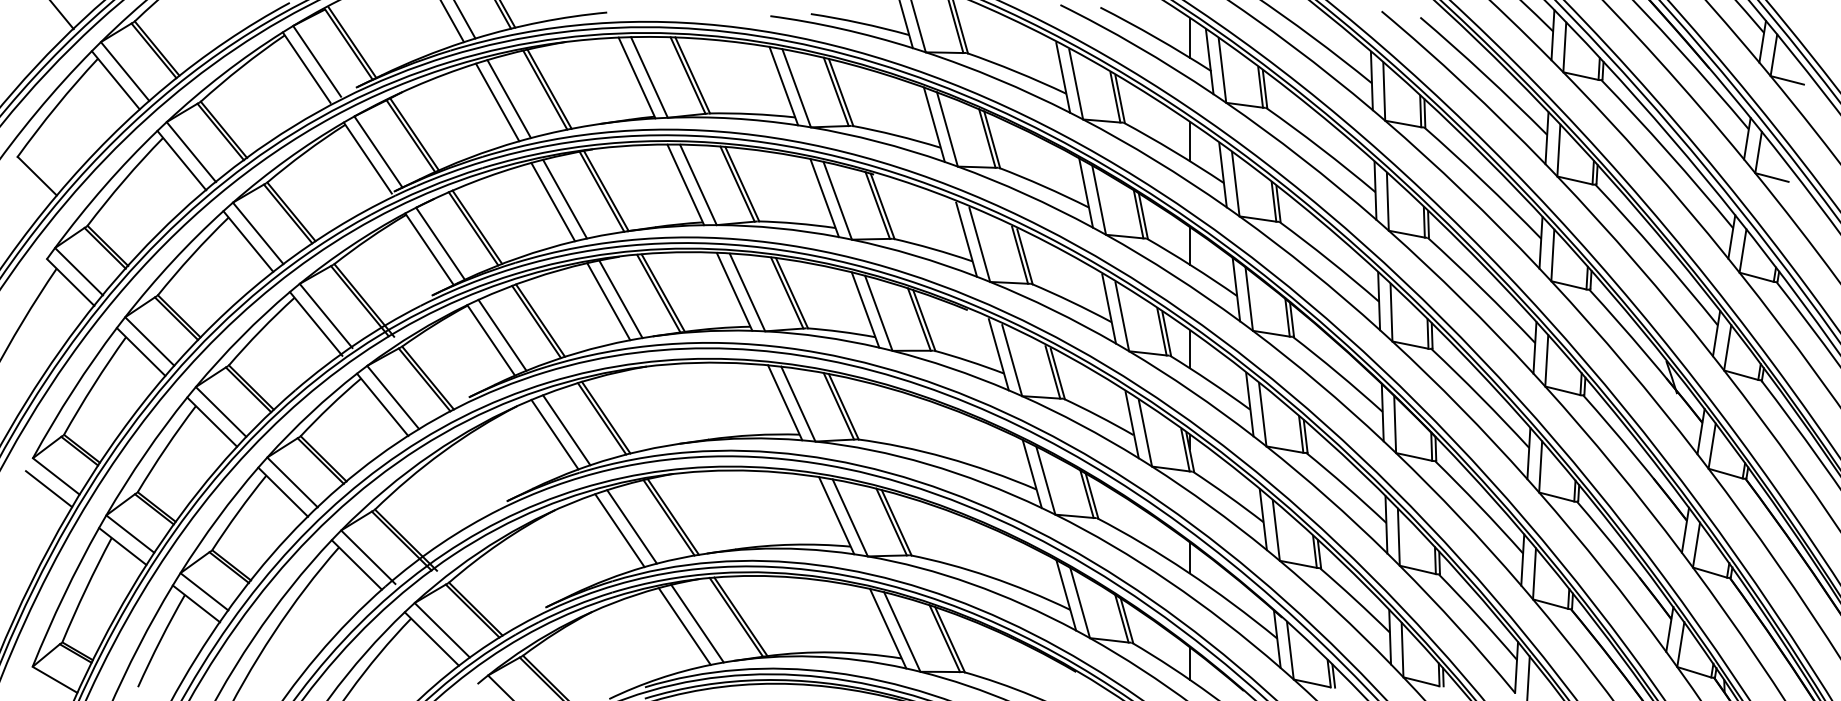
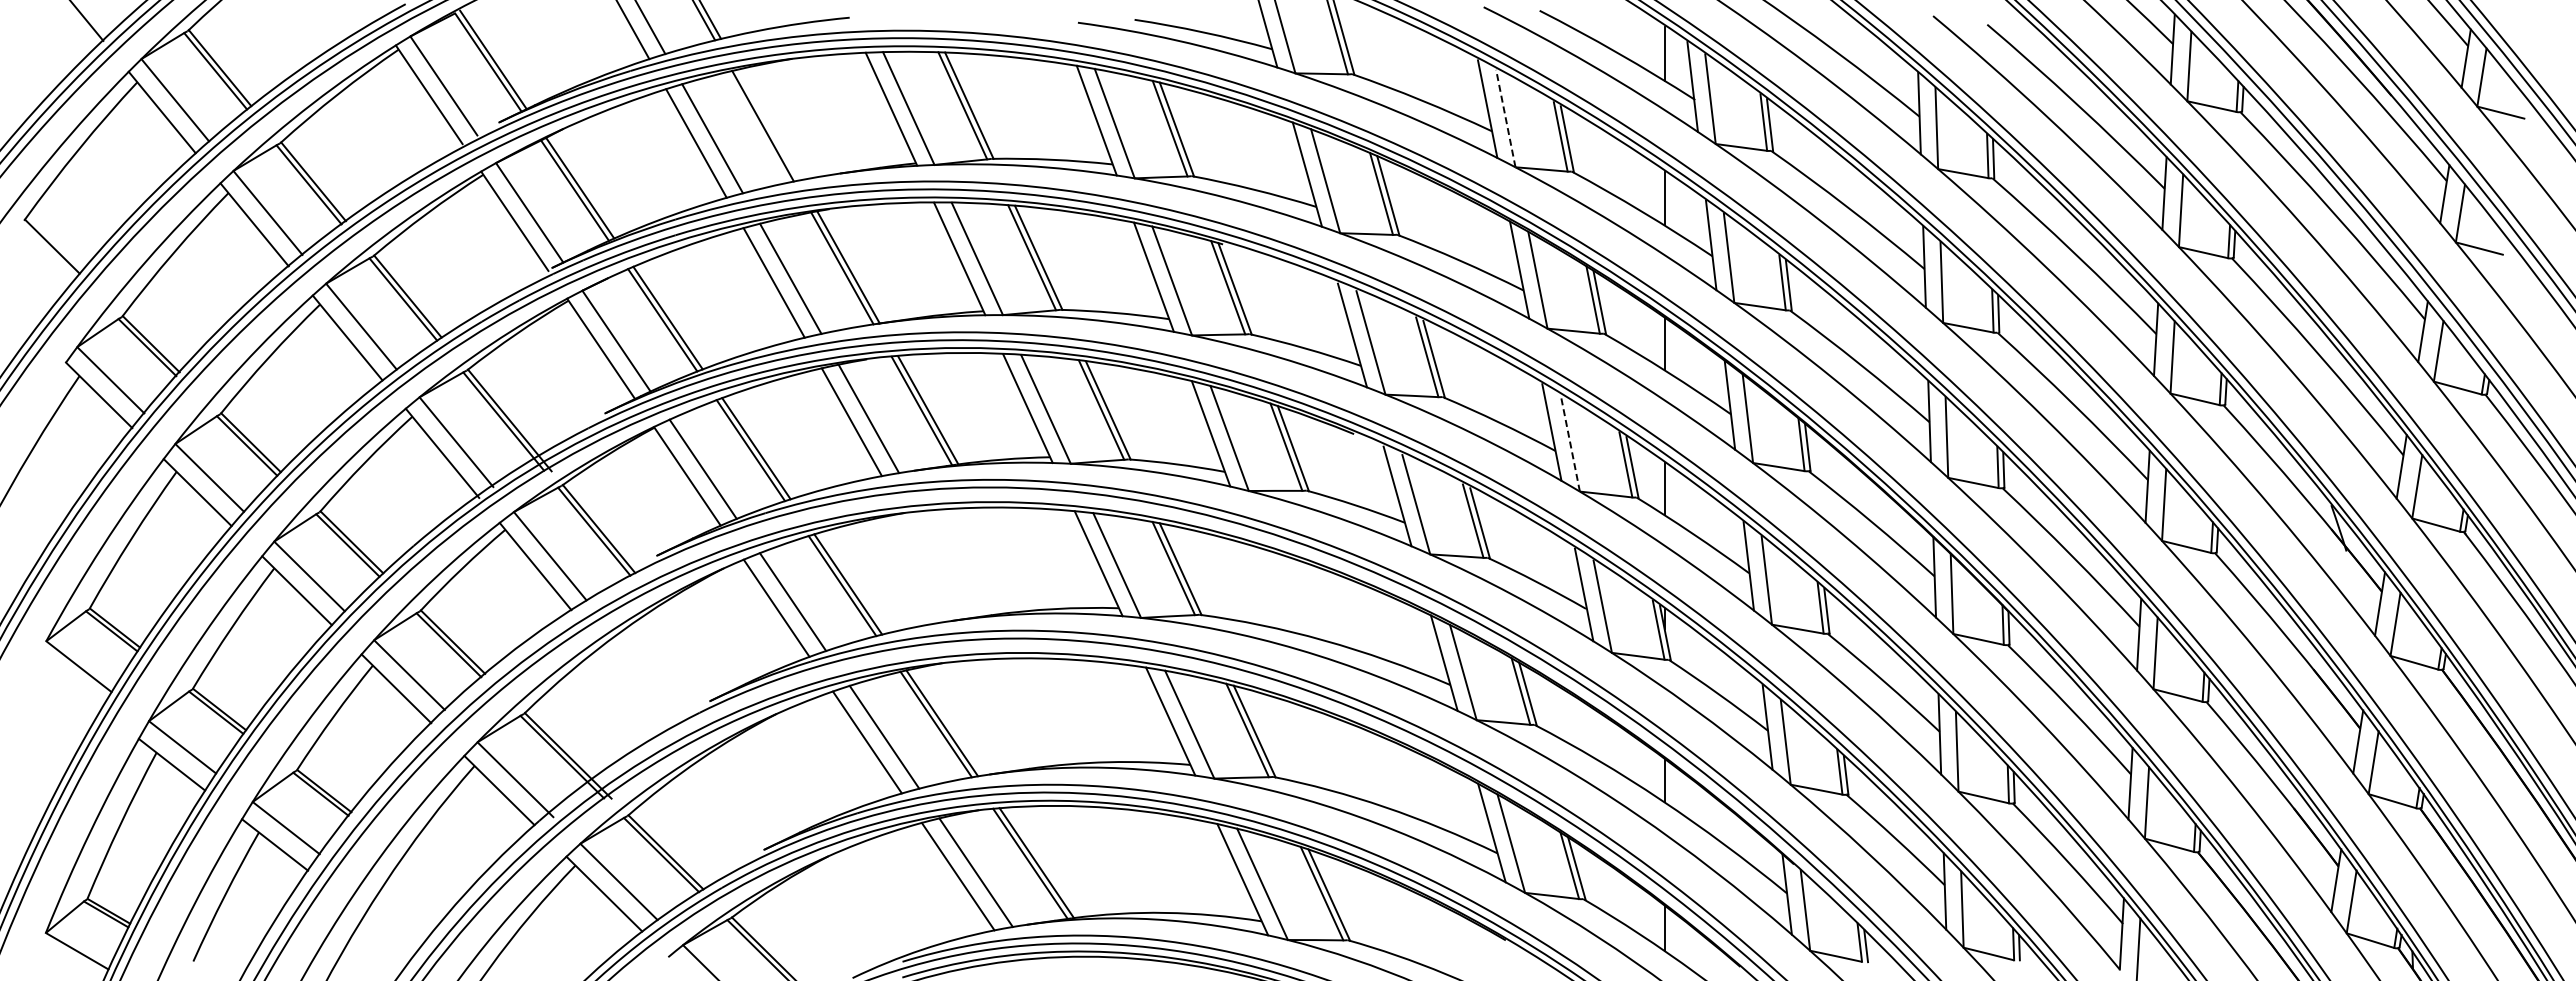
line: (1075, 84) -> (1505, 118), solid -> dashed
line: (549, 88) -> (768, 124), removed
line: (1122, 316) -> (1570, 442), solid -> dashed
line: (48, 489) -> (68, 684), removed

